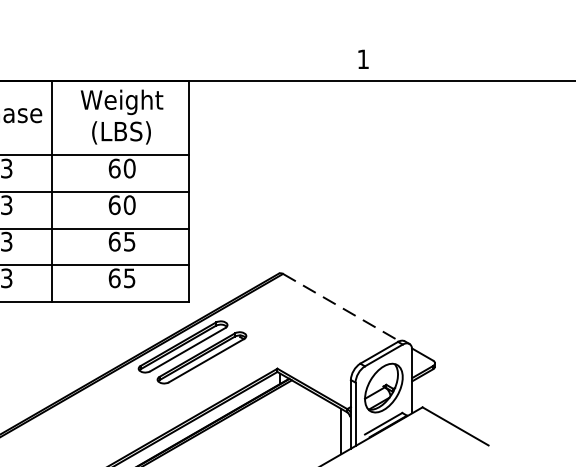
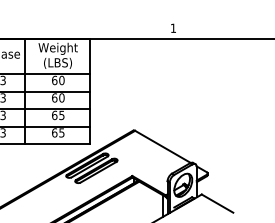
line: (342, 308) -> (163, 147), dashed -> solid

